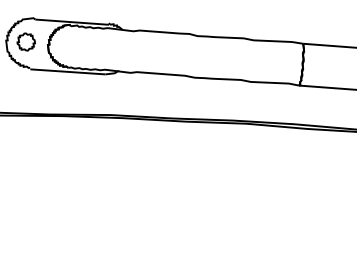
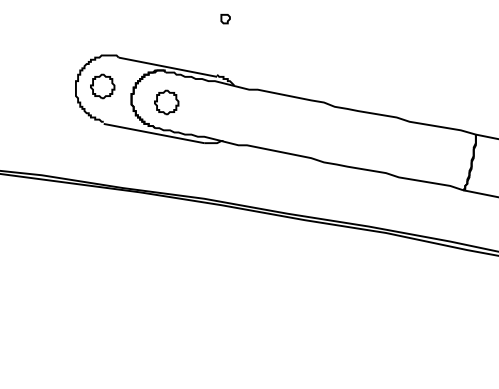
part: (74, 48) -> (166, 102), added

